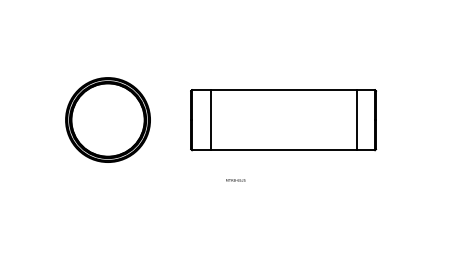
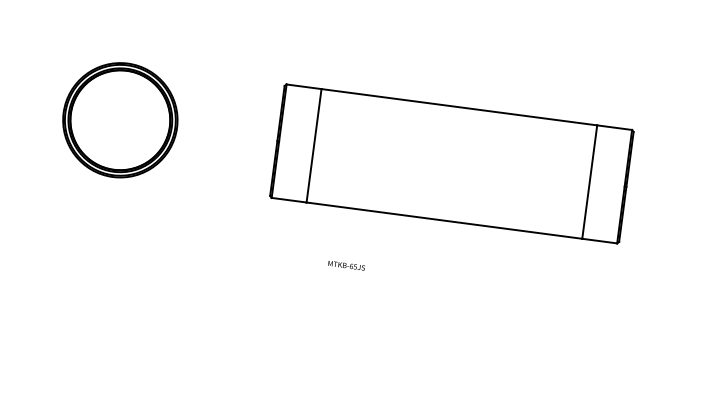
part: (107, 120) -> (119, 120), size x0.71

